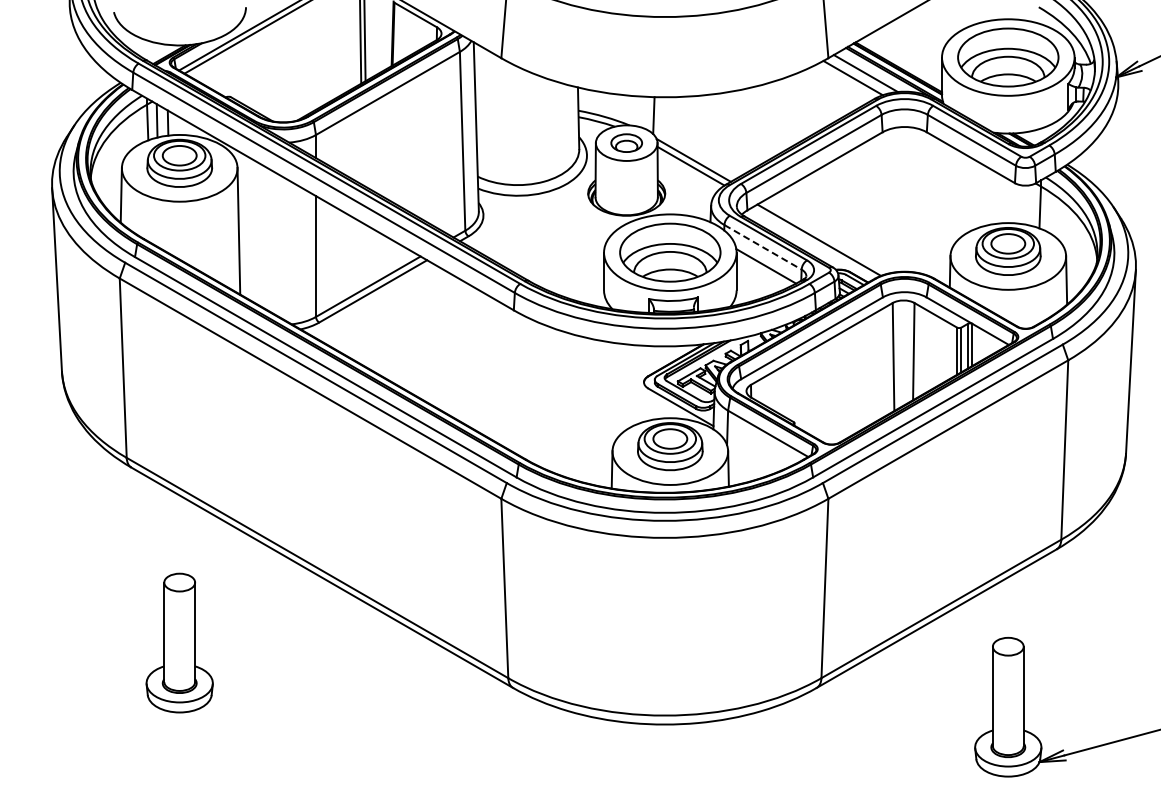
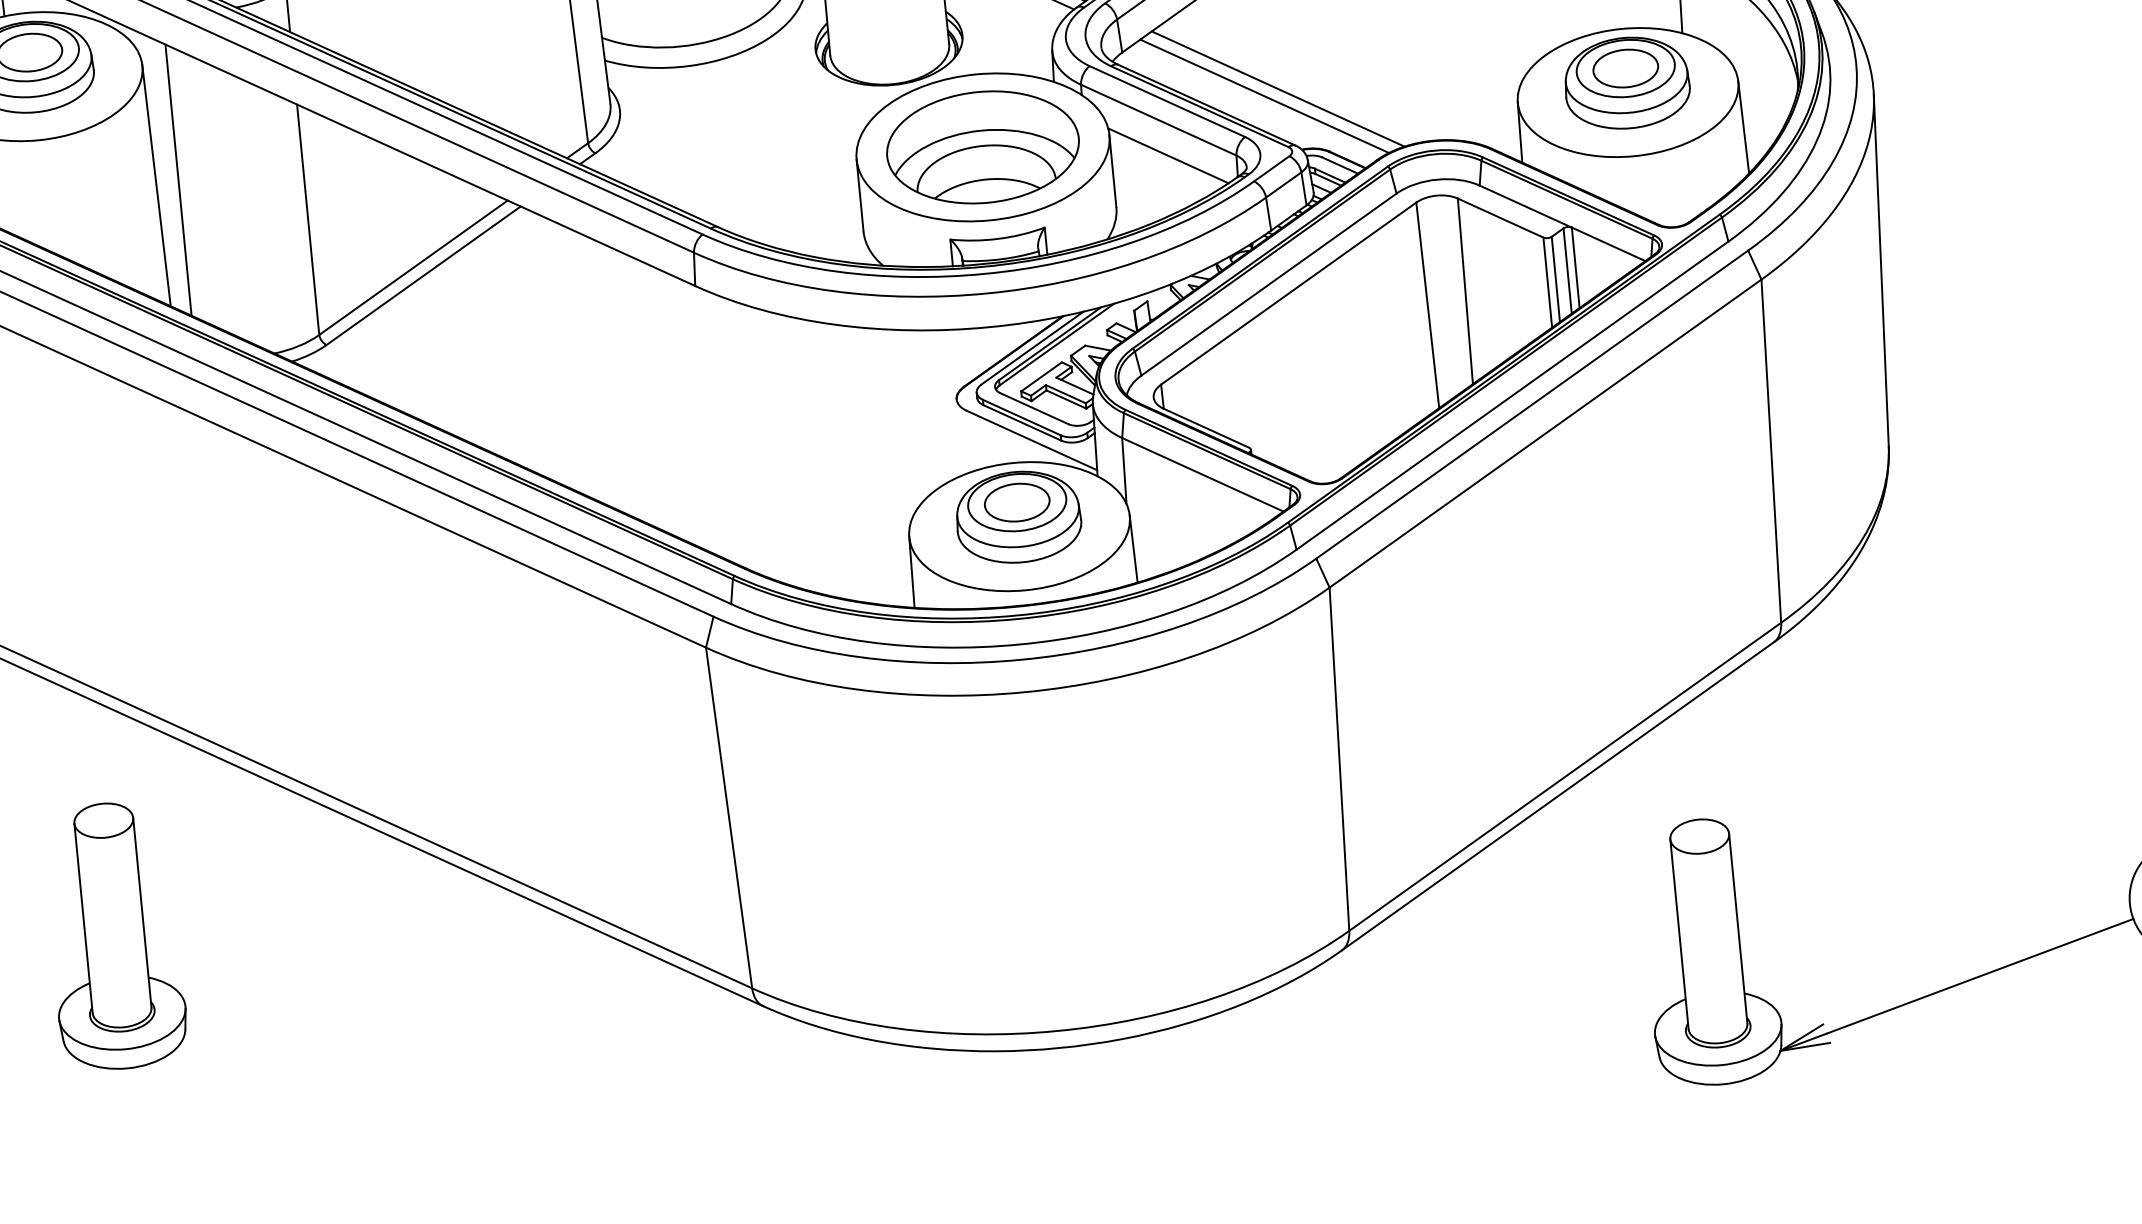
line: (250, 229) -> (178, 180), added
line: (826, 236) -> (1277, 87), added
line: (763, 247) -> (1159, 120), dashed -> solid
part: (179, 642) -> (114, 934), moved

